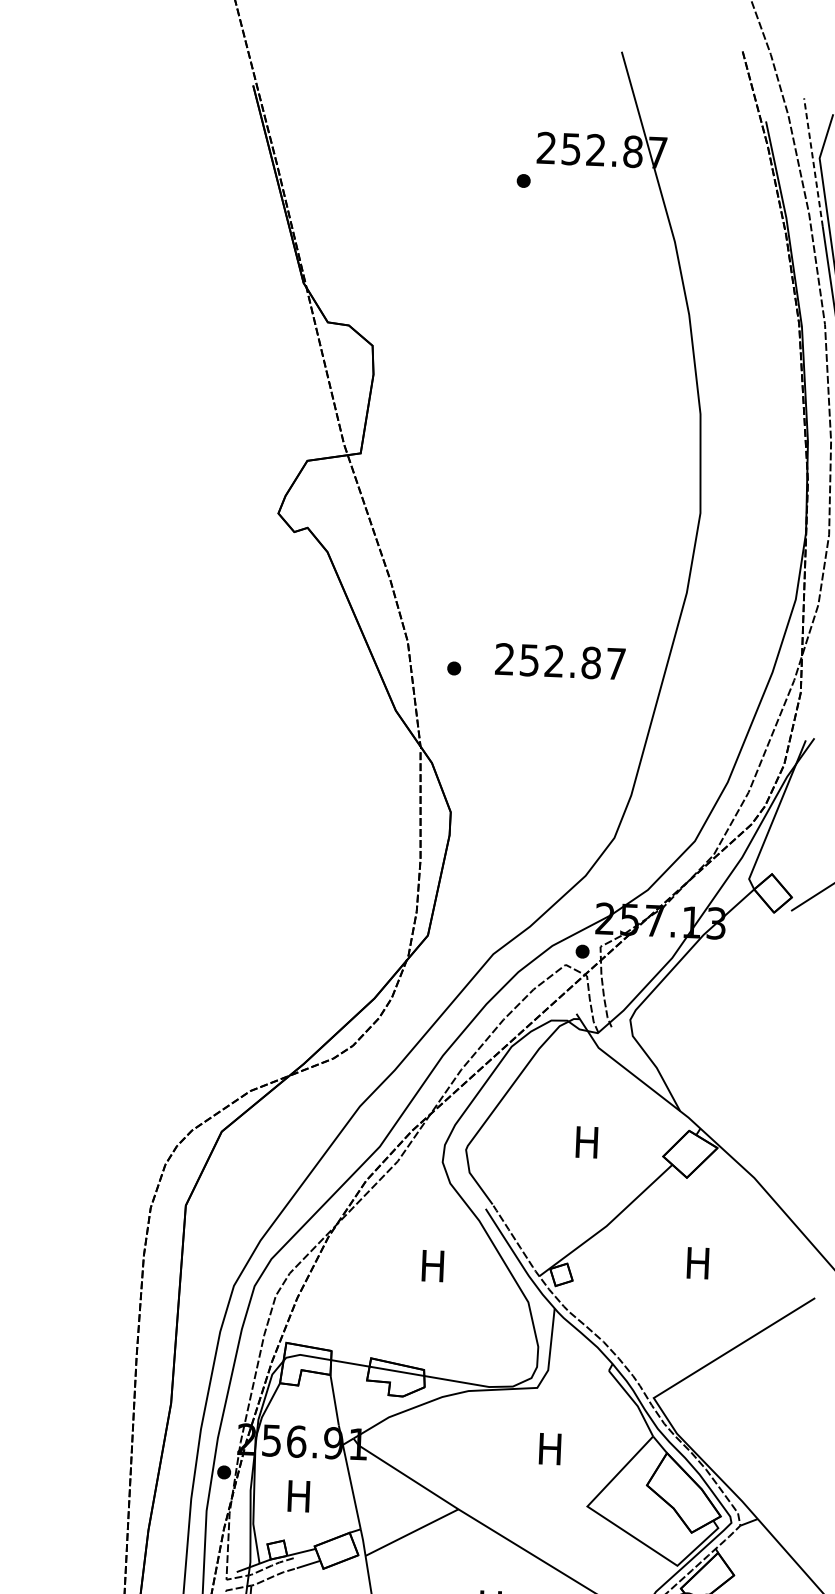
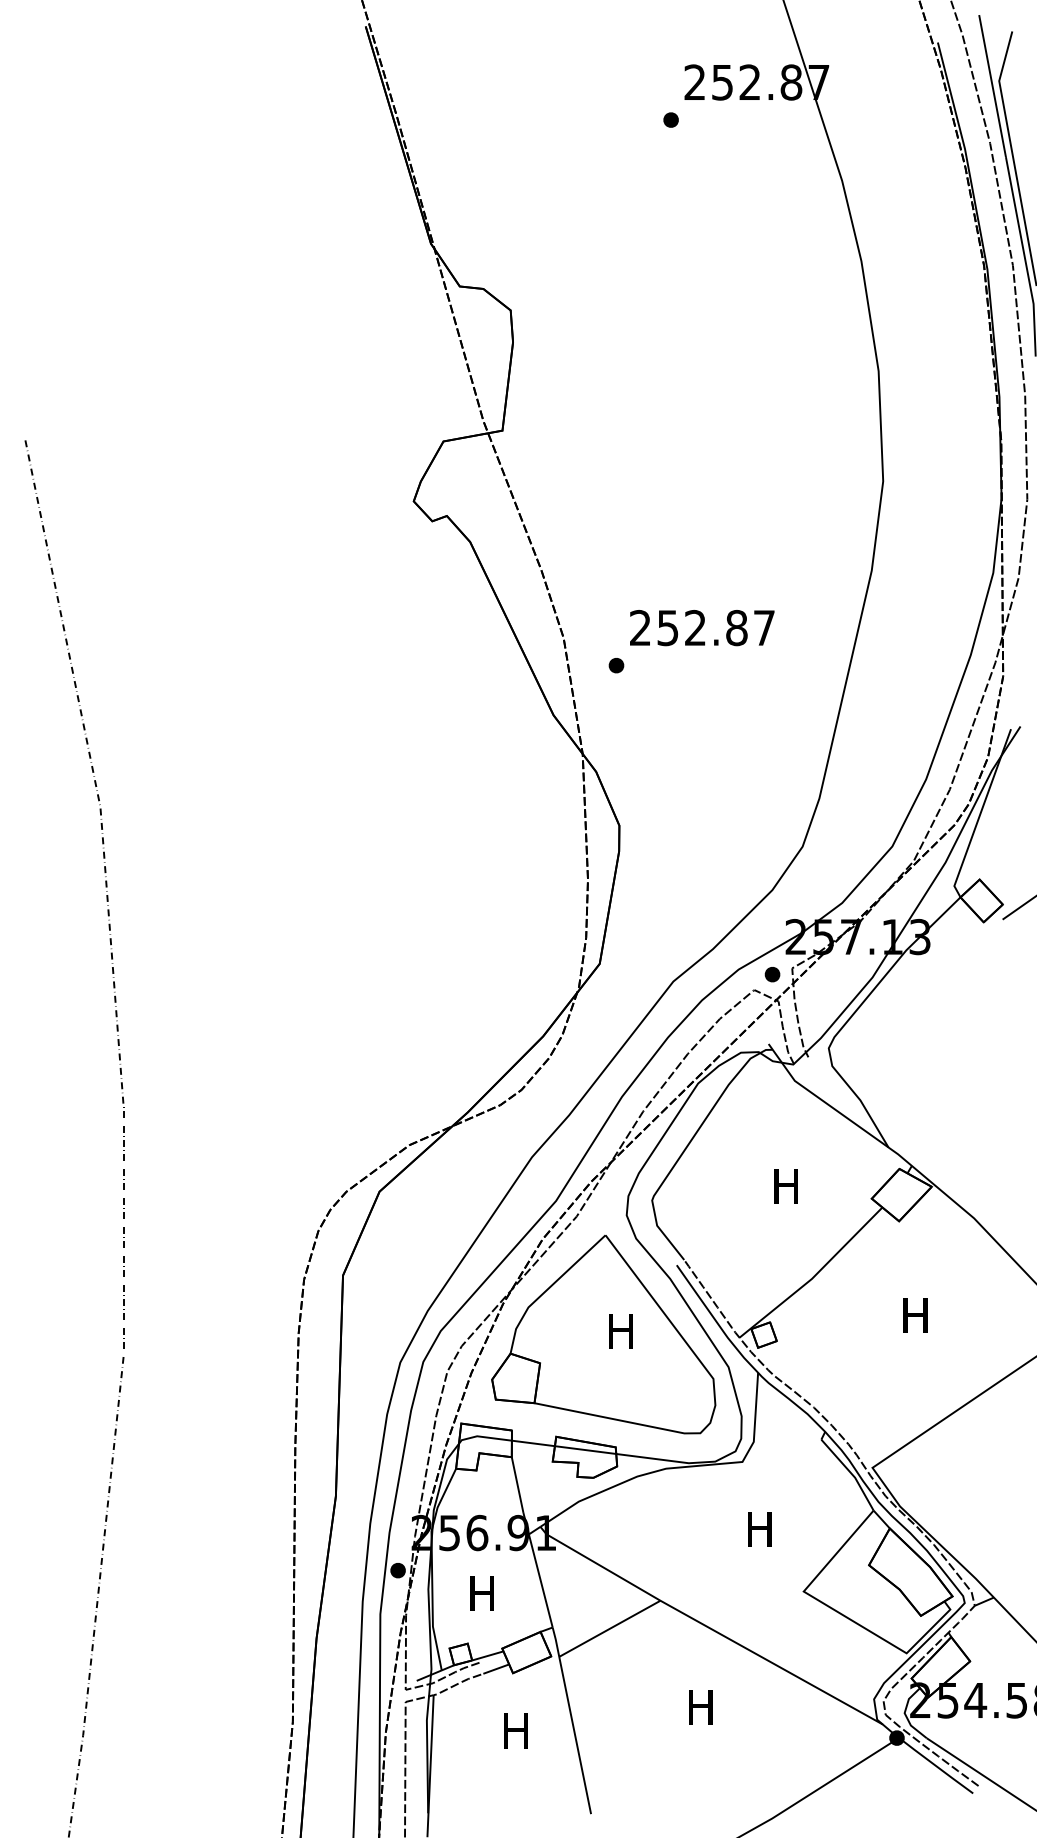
line: (813, 162) -> (992, 85), dashed -> solid
text: (560, 662) -> (702, 628), moved
part: (417, 1268) -> (603, 1334), added

